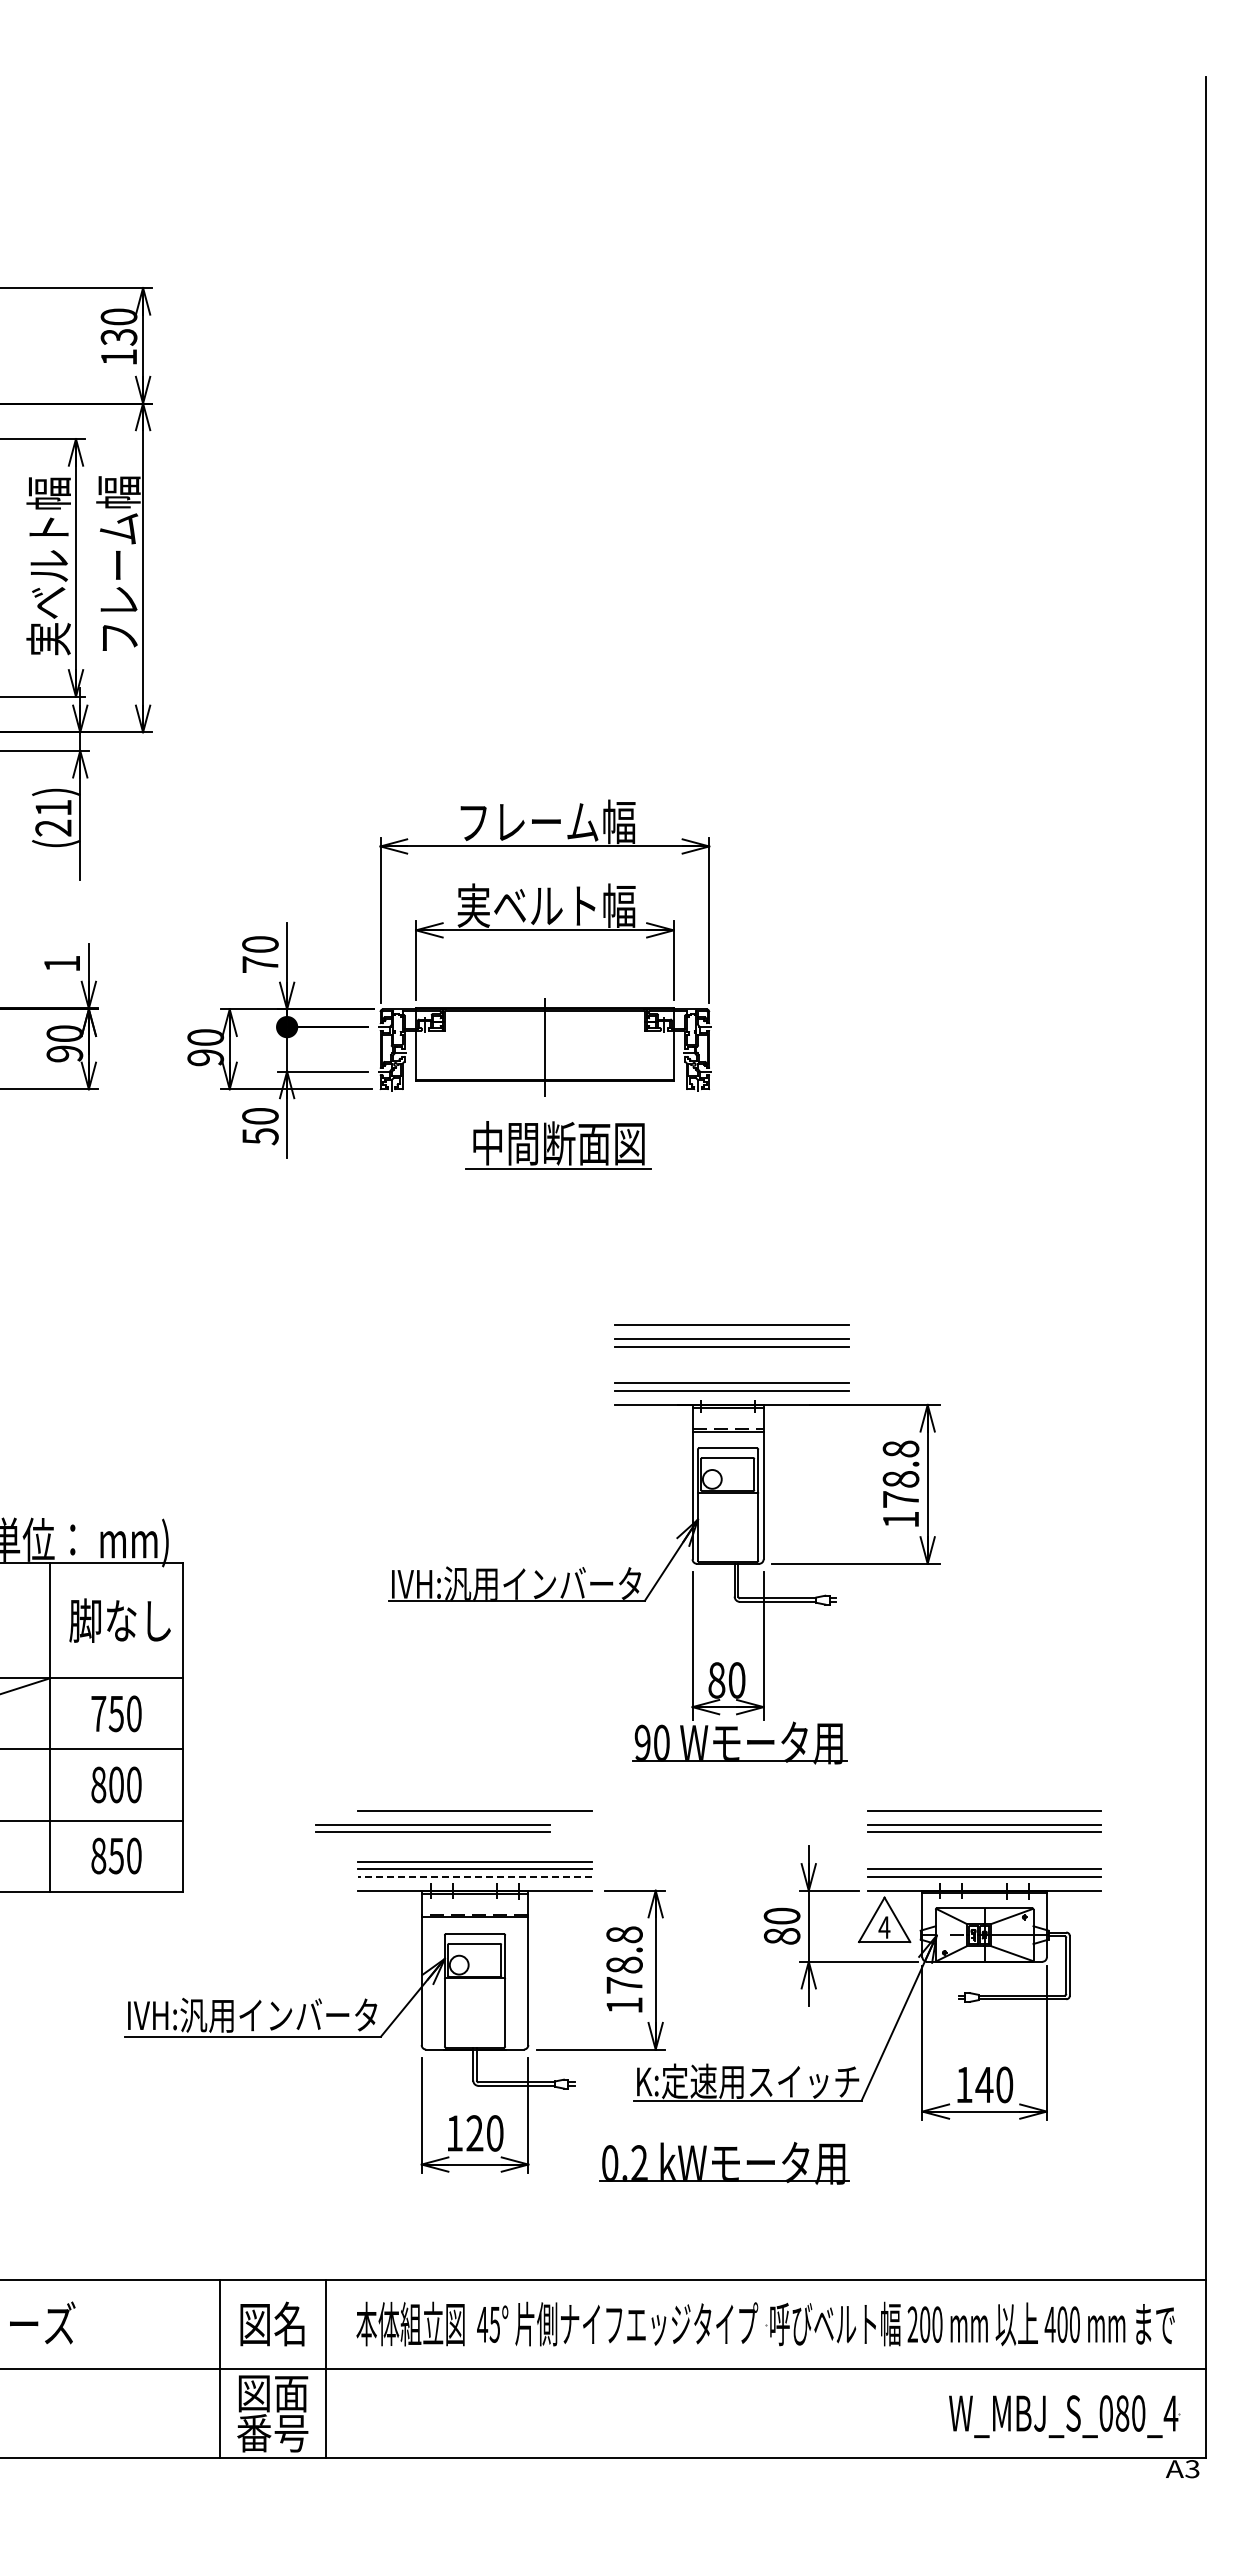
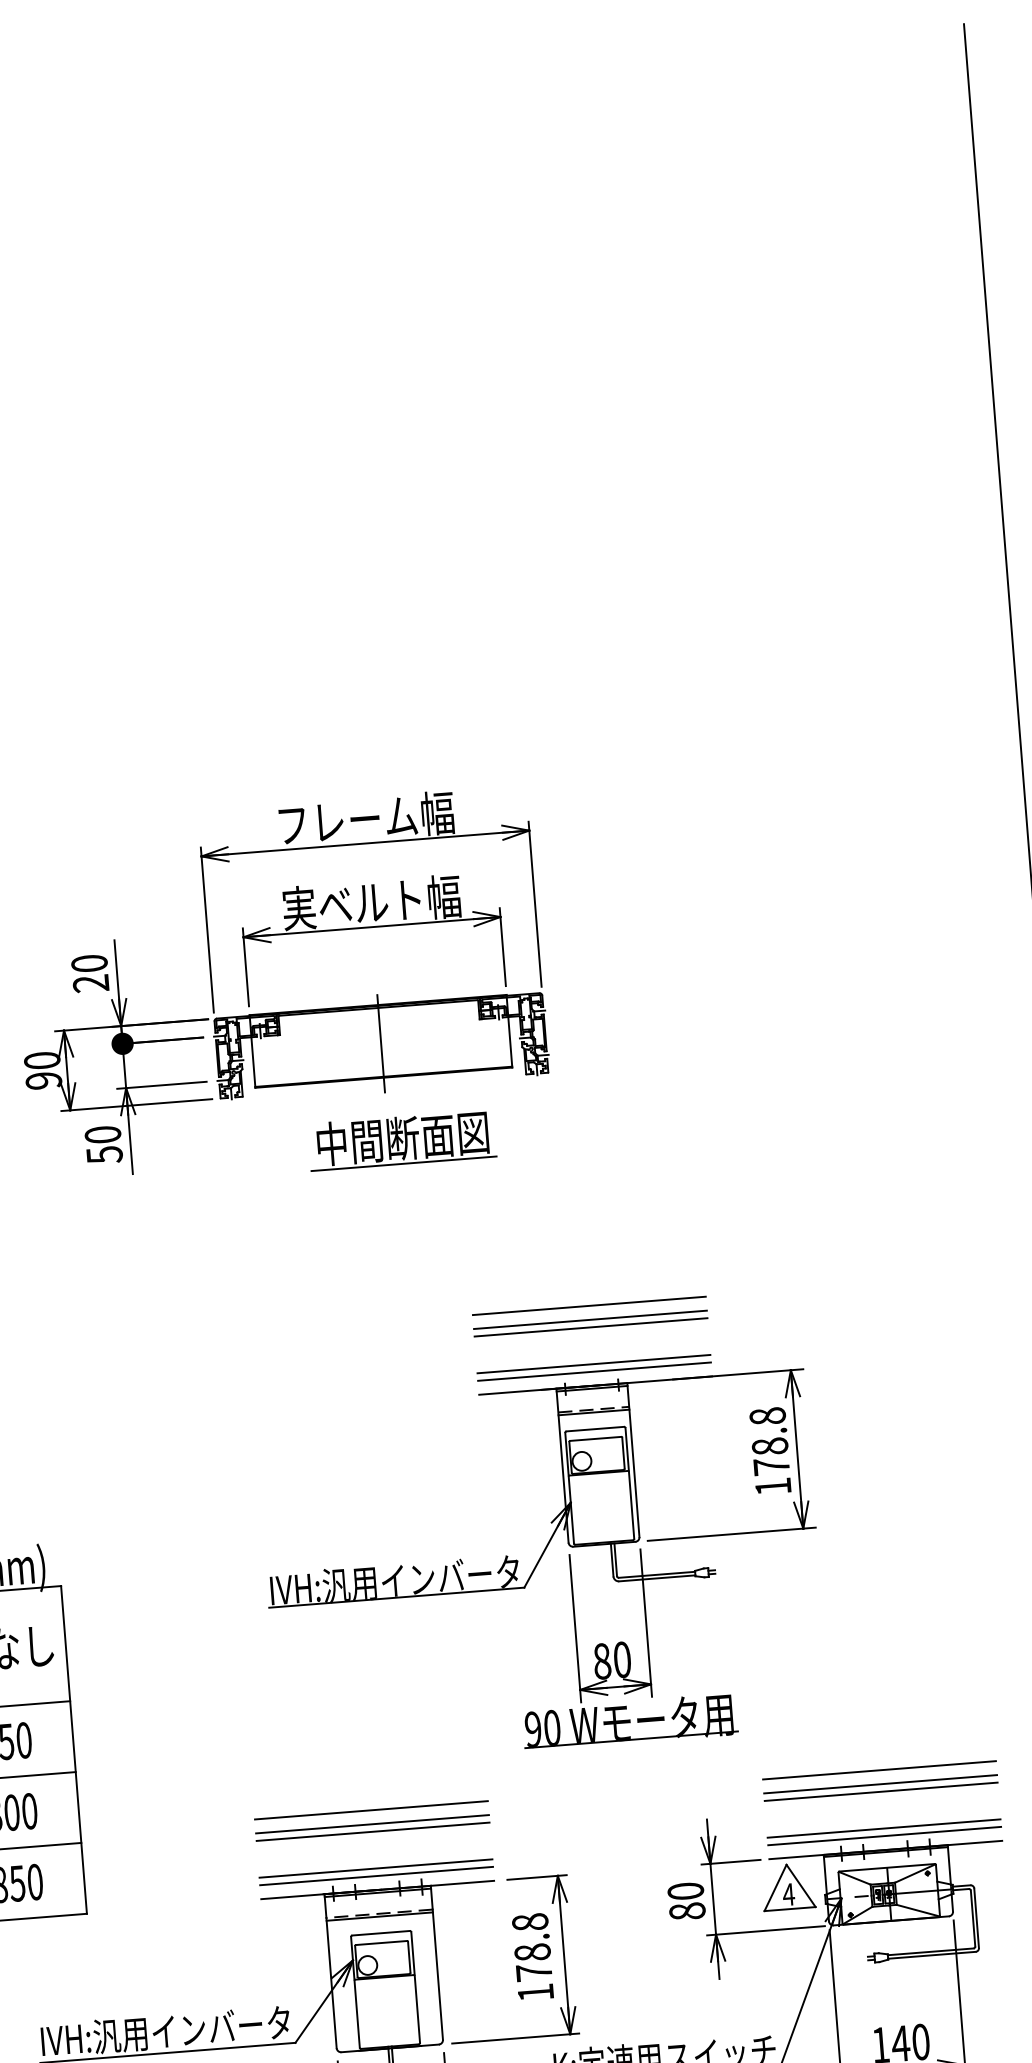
text: (260, 964) -> (91, 983), 70 -> 20
part: (432, 1828) -> (372, 1828), moved
line: (474, 1861) -> (374, 1860), removed
line: (475, 1876) -> (377, 1875), dashed -> solid

